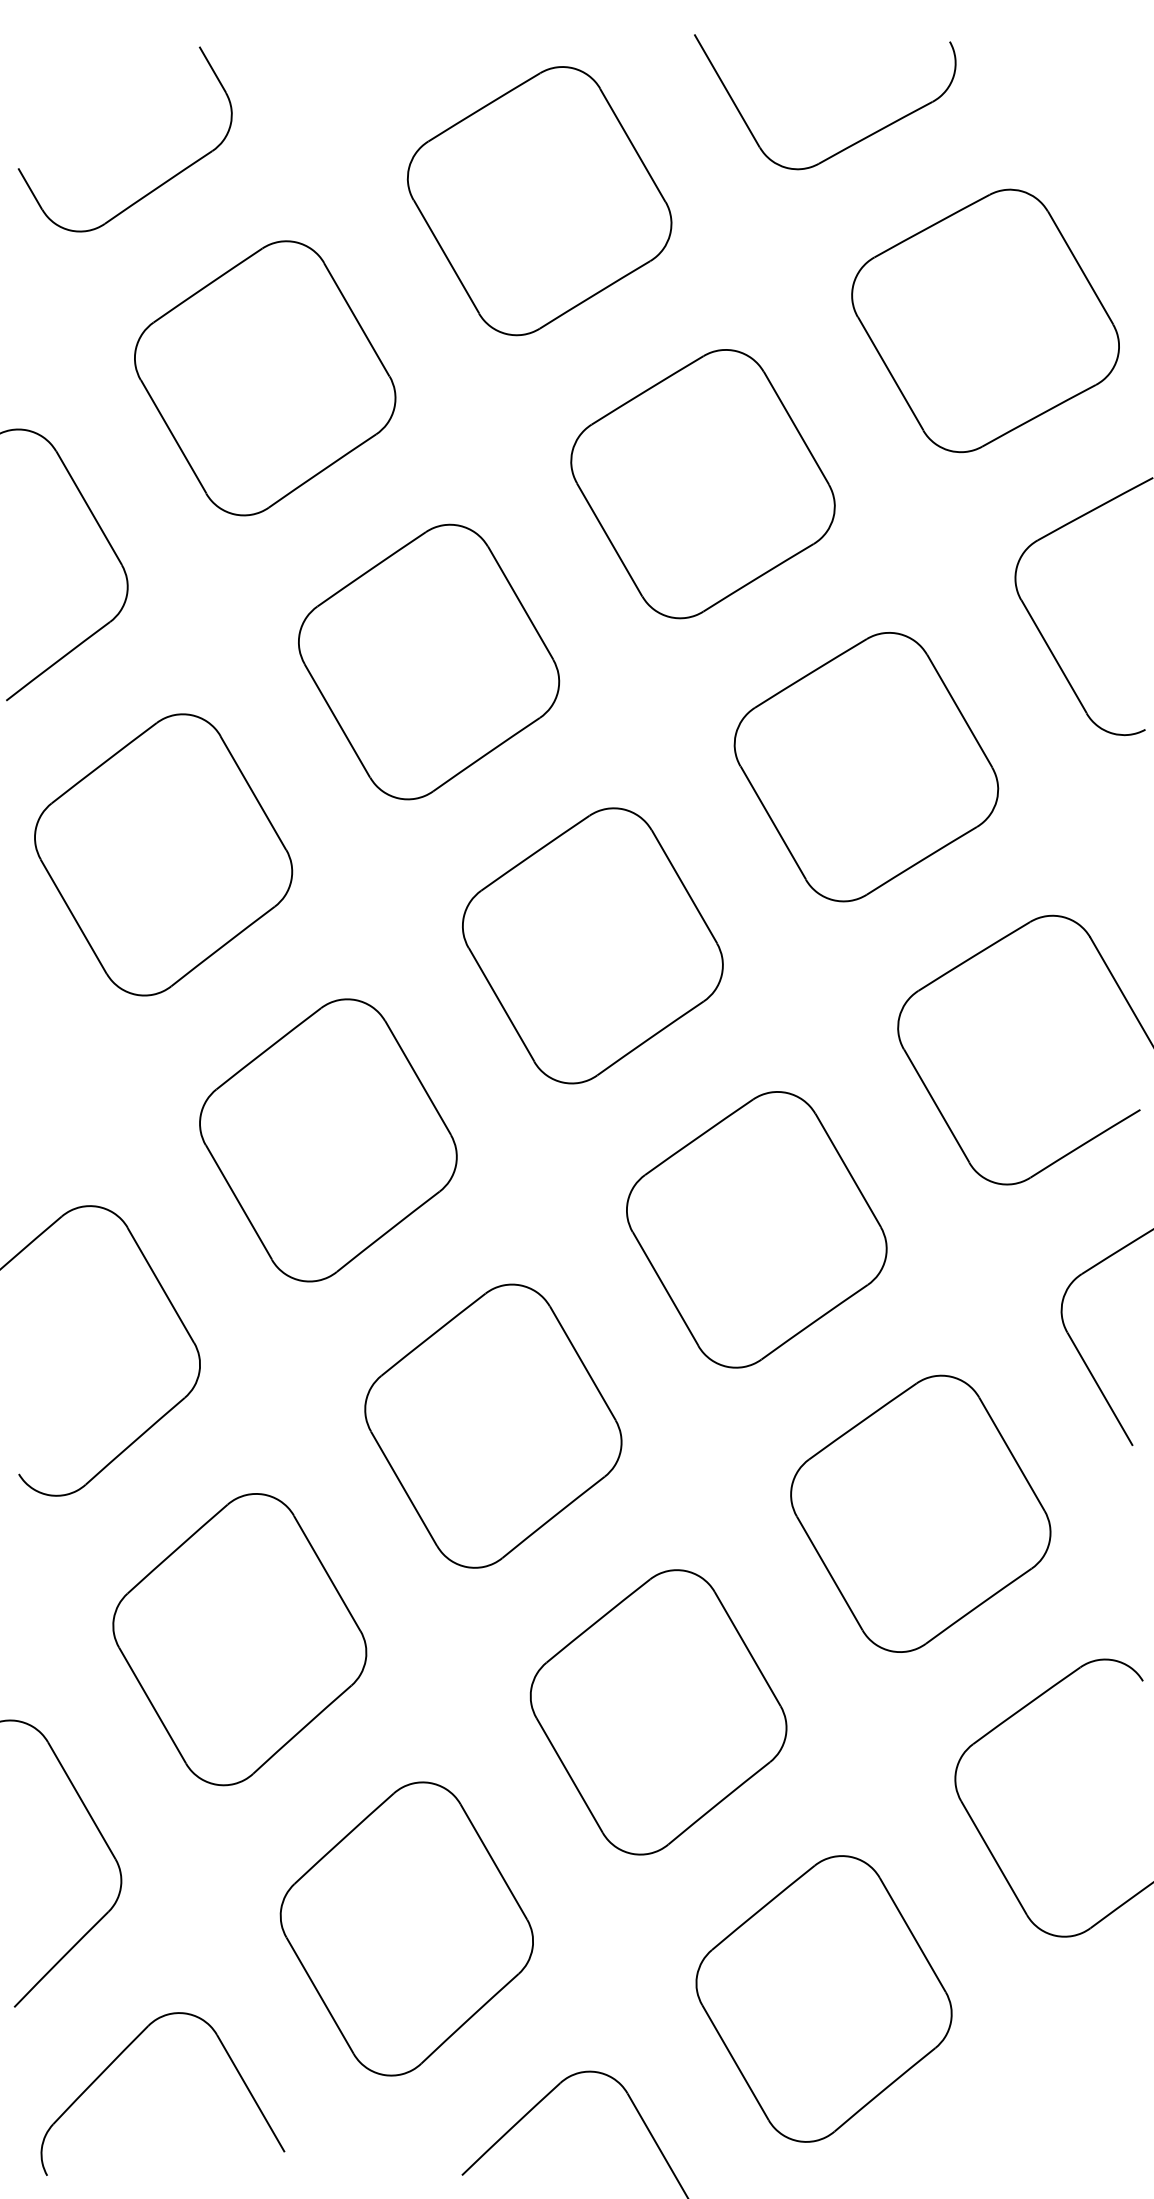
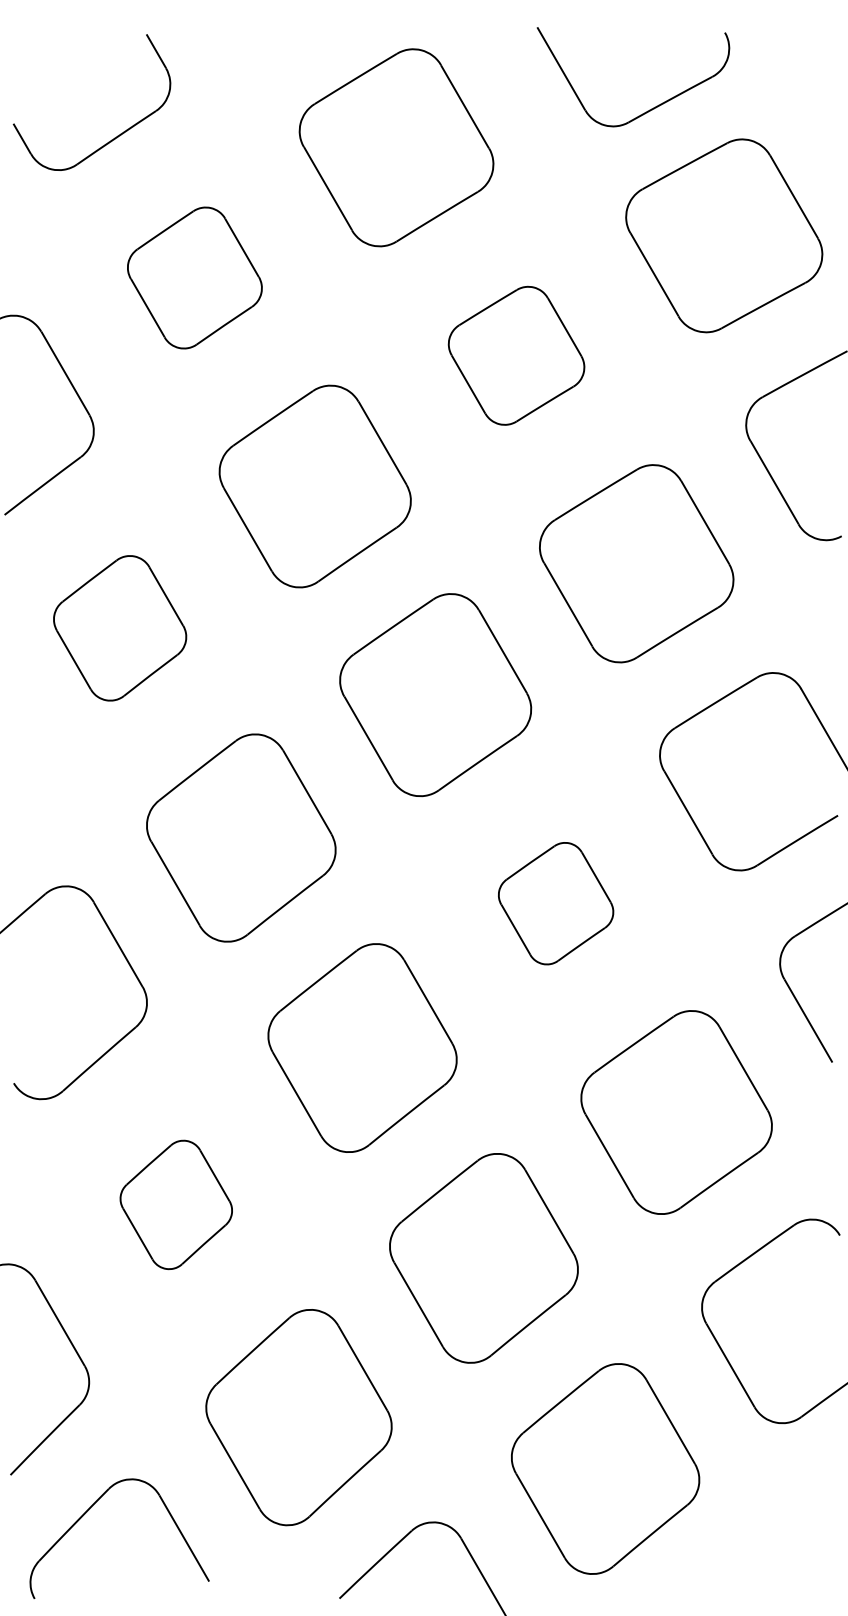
part: (847, 146) -> (649, 109), moved
part: (264, 377) -> (194, 277), size x0.7
part: (702, 483) -> (516, 355), size x0.7
part: (162, 855) -> (119, 628), size x0.7
part: (755, 1229) -> (555, 903), size x0.6
part: (240, 1639) -> (176, 1204), size x0.6

